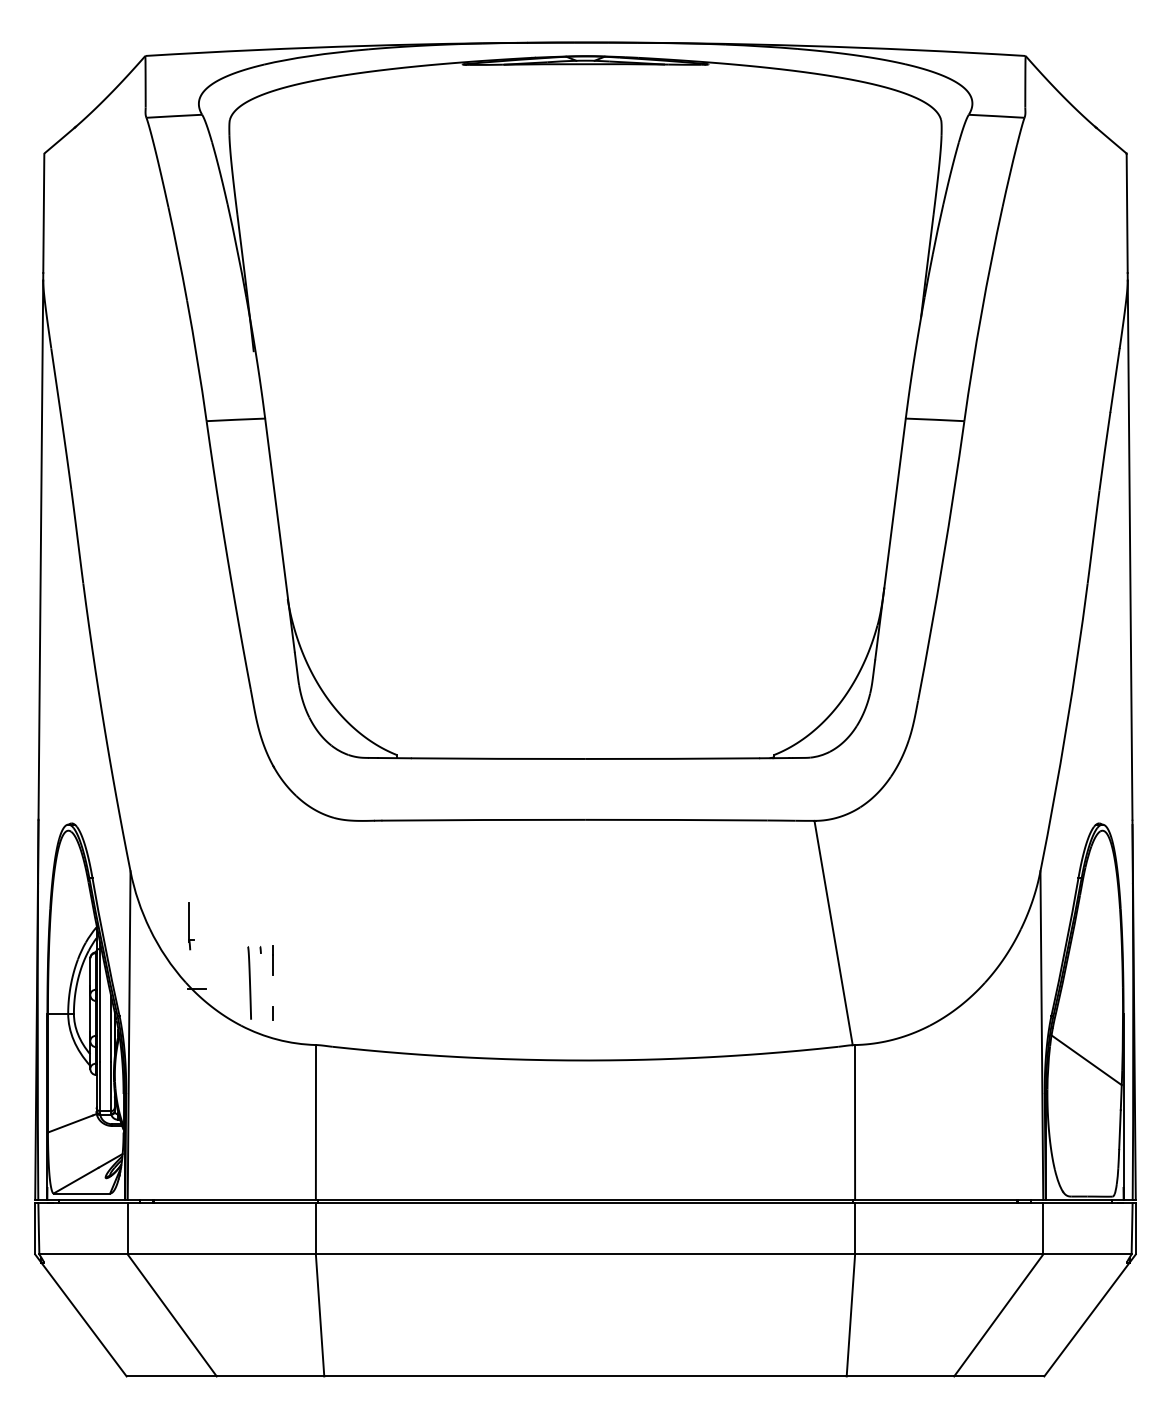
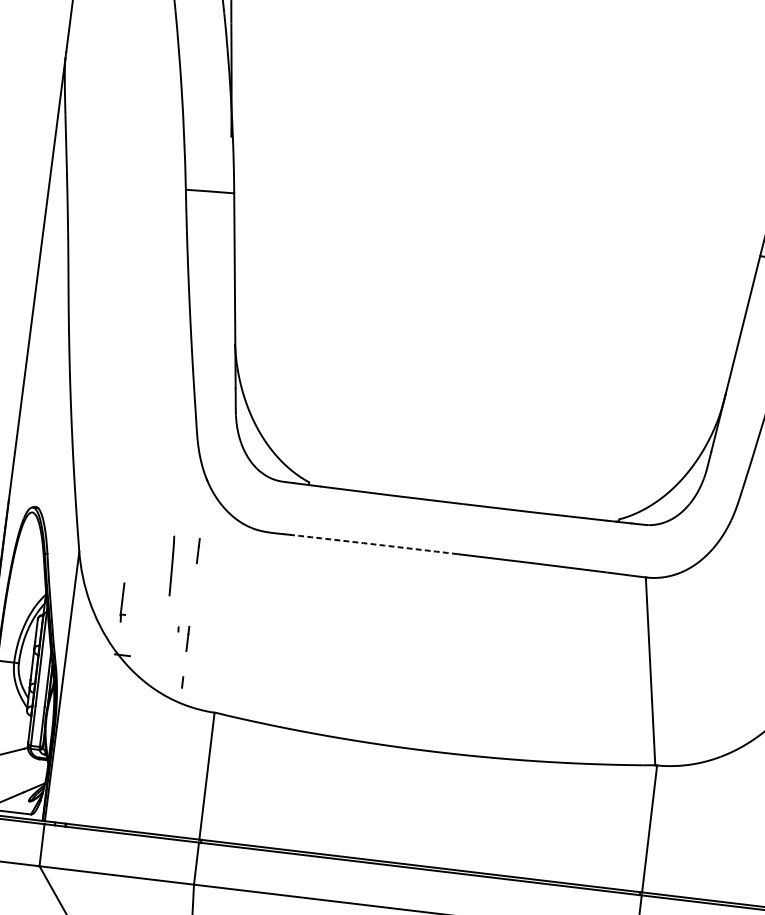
arc: (483, 820) -> (374, 544), solid -> dashed
line: (272, 853) -> (197, 551), added
line: (249, 982) -> (171, 565), moved

